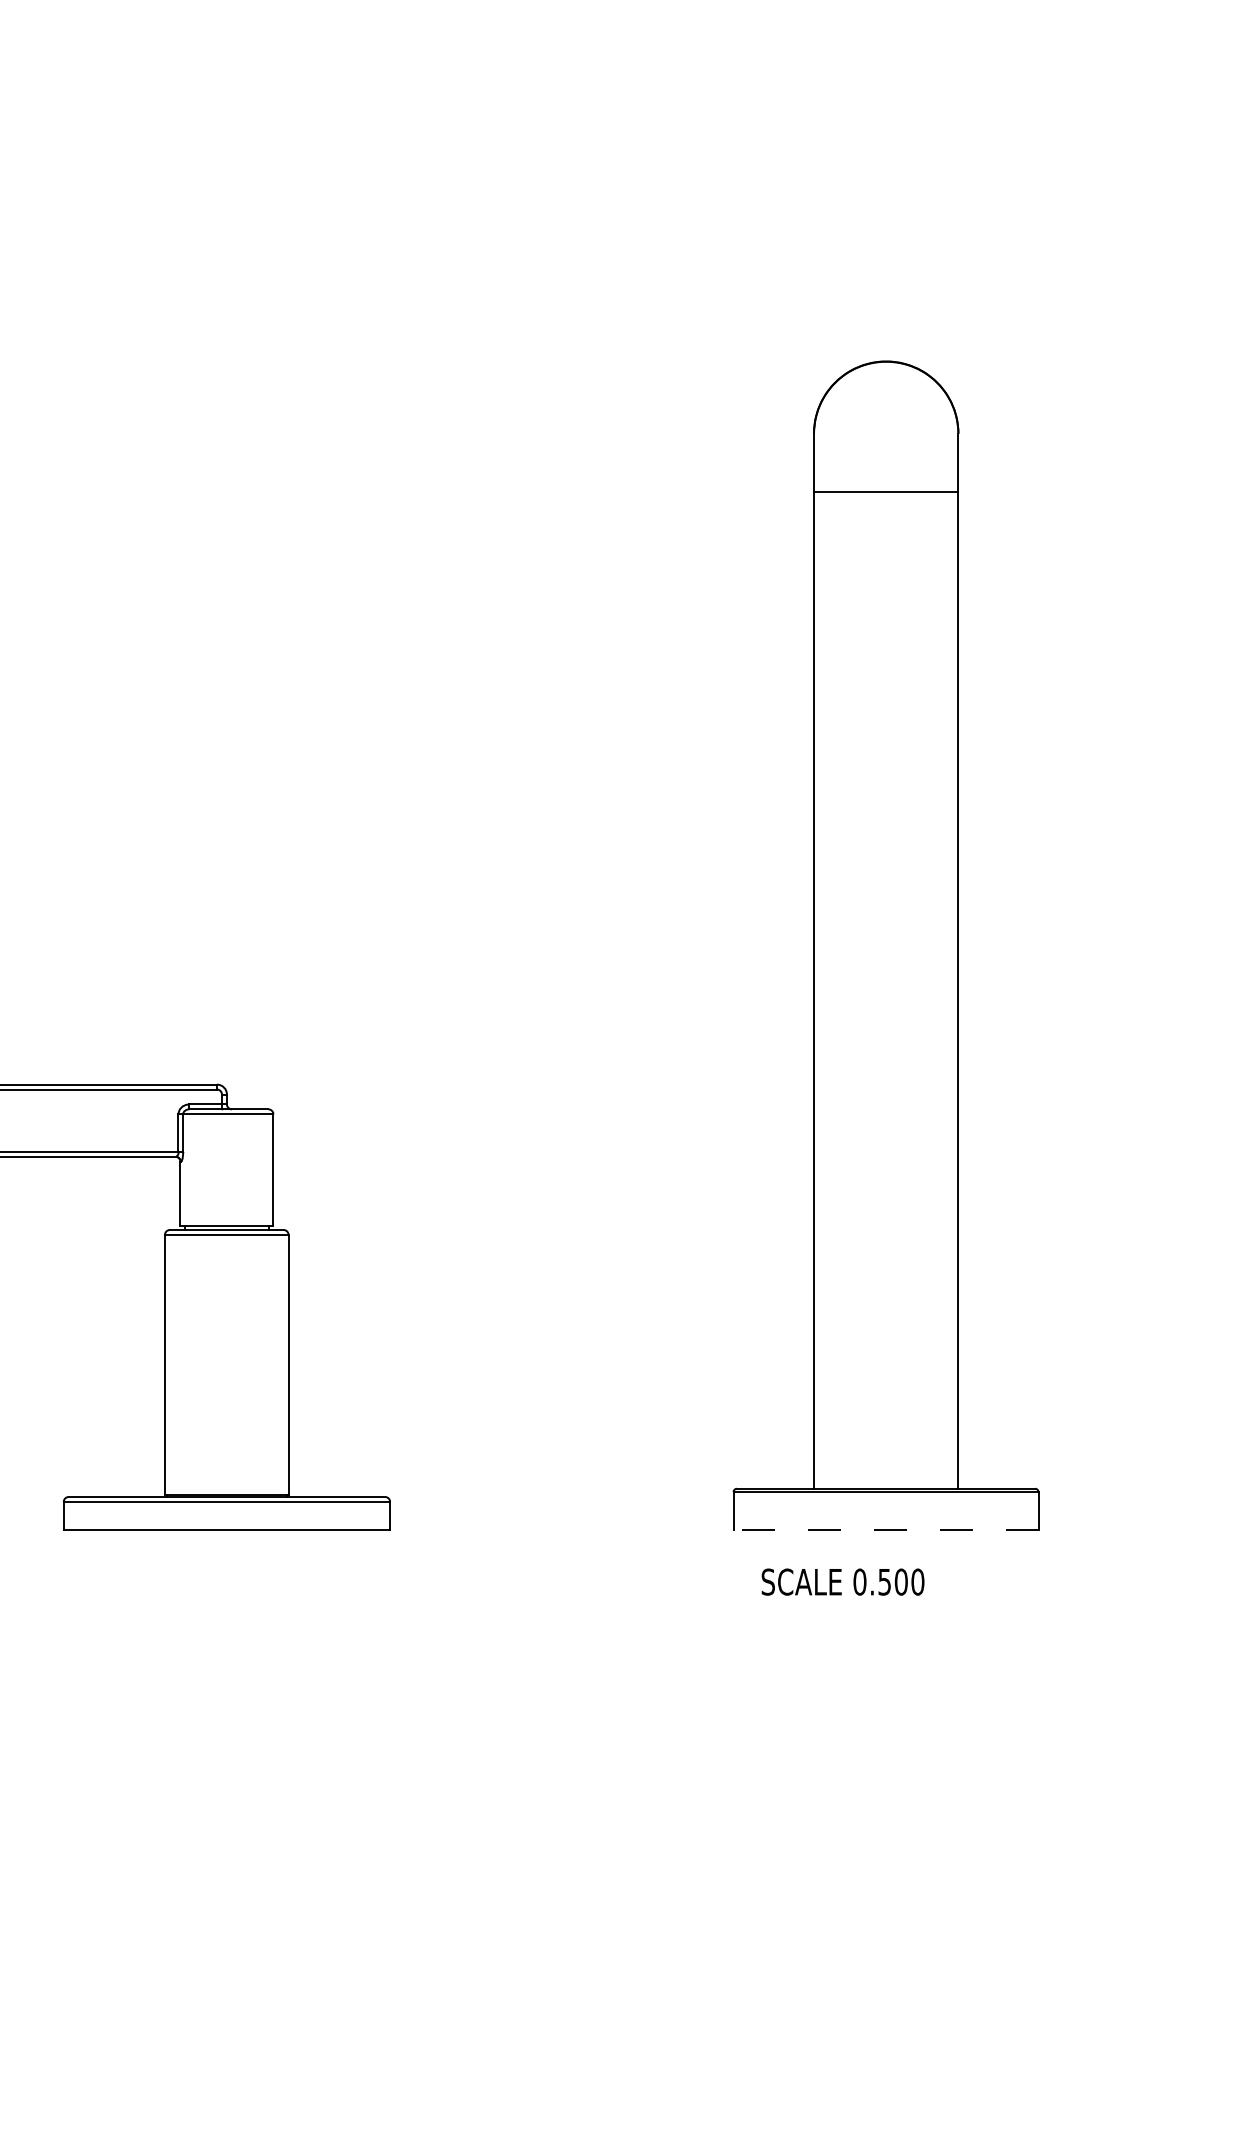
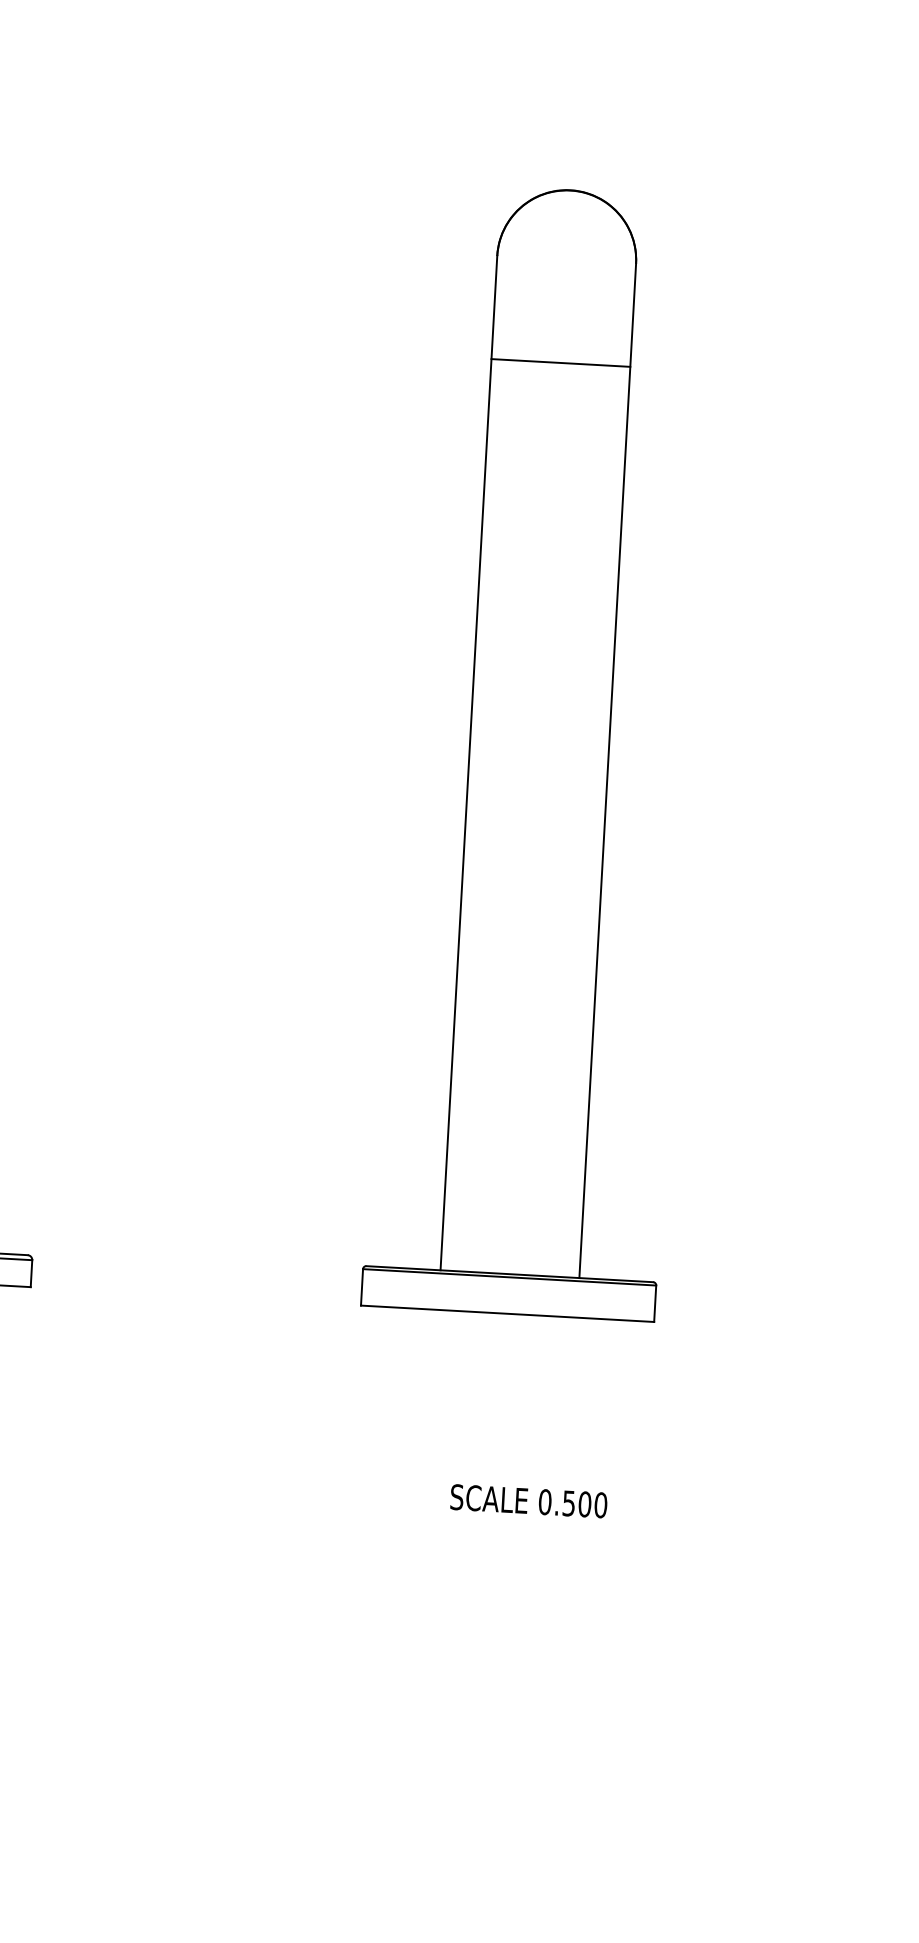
line: (886, 492) -> (561, 363), moved
line: (885, 1529) -> (507, 1313), dashed -> solid
text: (842, 1581) -> (528, 1500), moved

